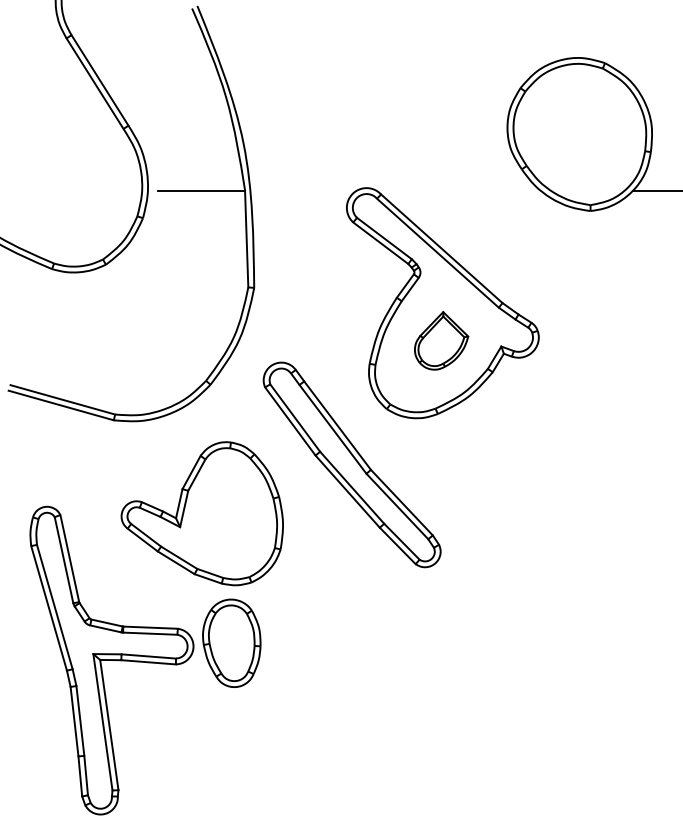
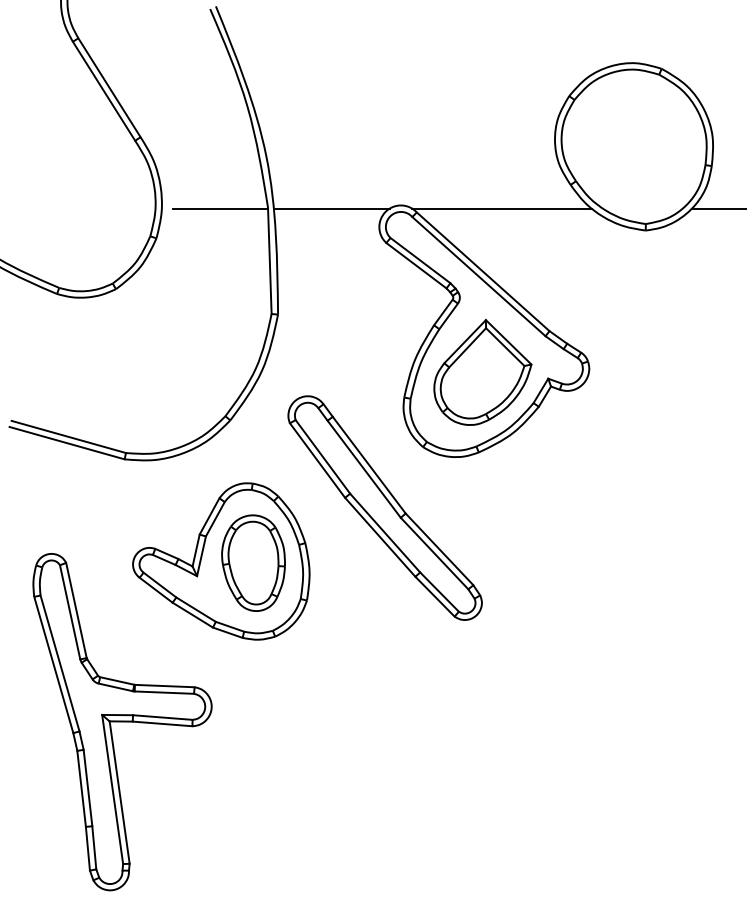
line: (303, 190) -> (331, 208), added
line: (458, 190) -> (501, 208), added
part: (441, 340) -> (482, 372), size x1.67
part: (231, 642) -> (253, 562), moved

